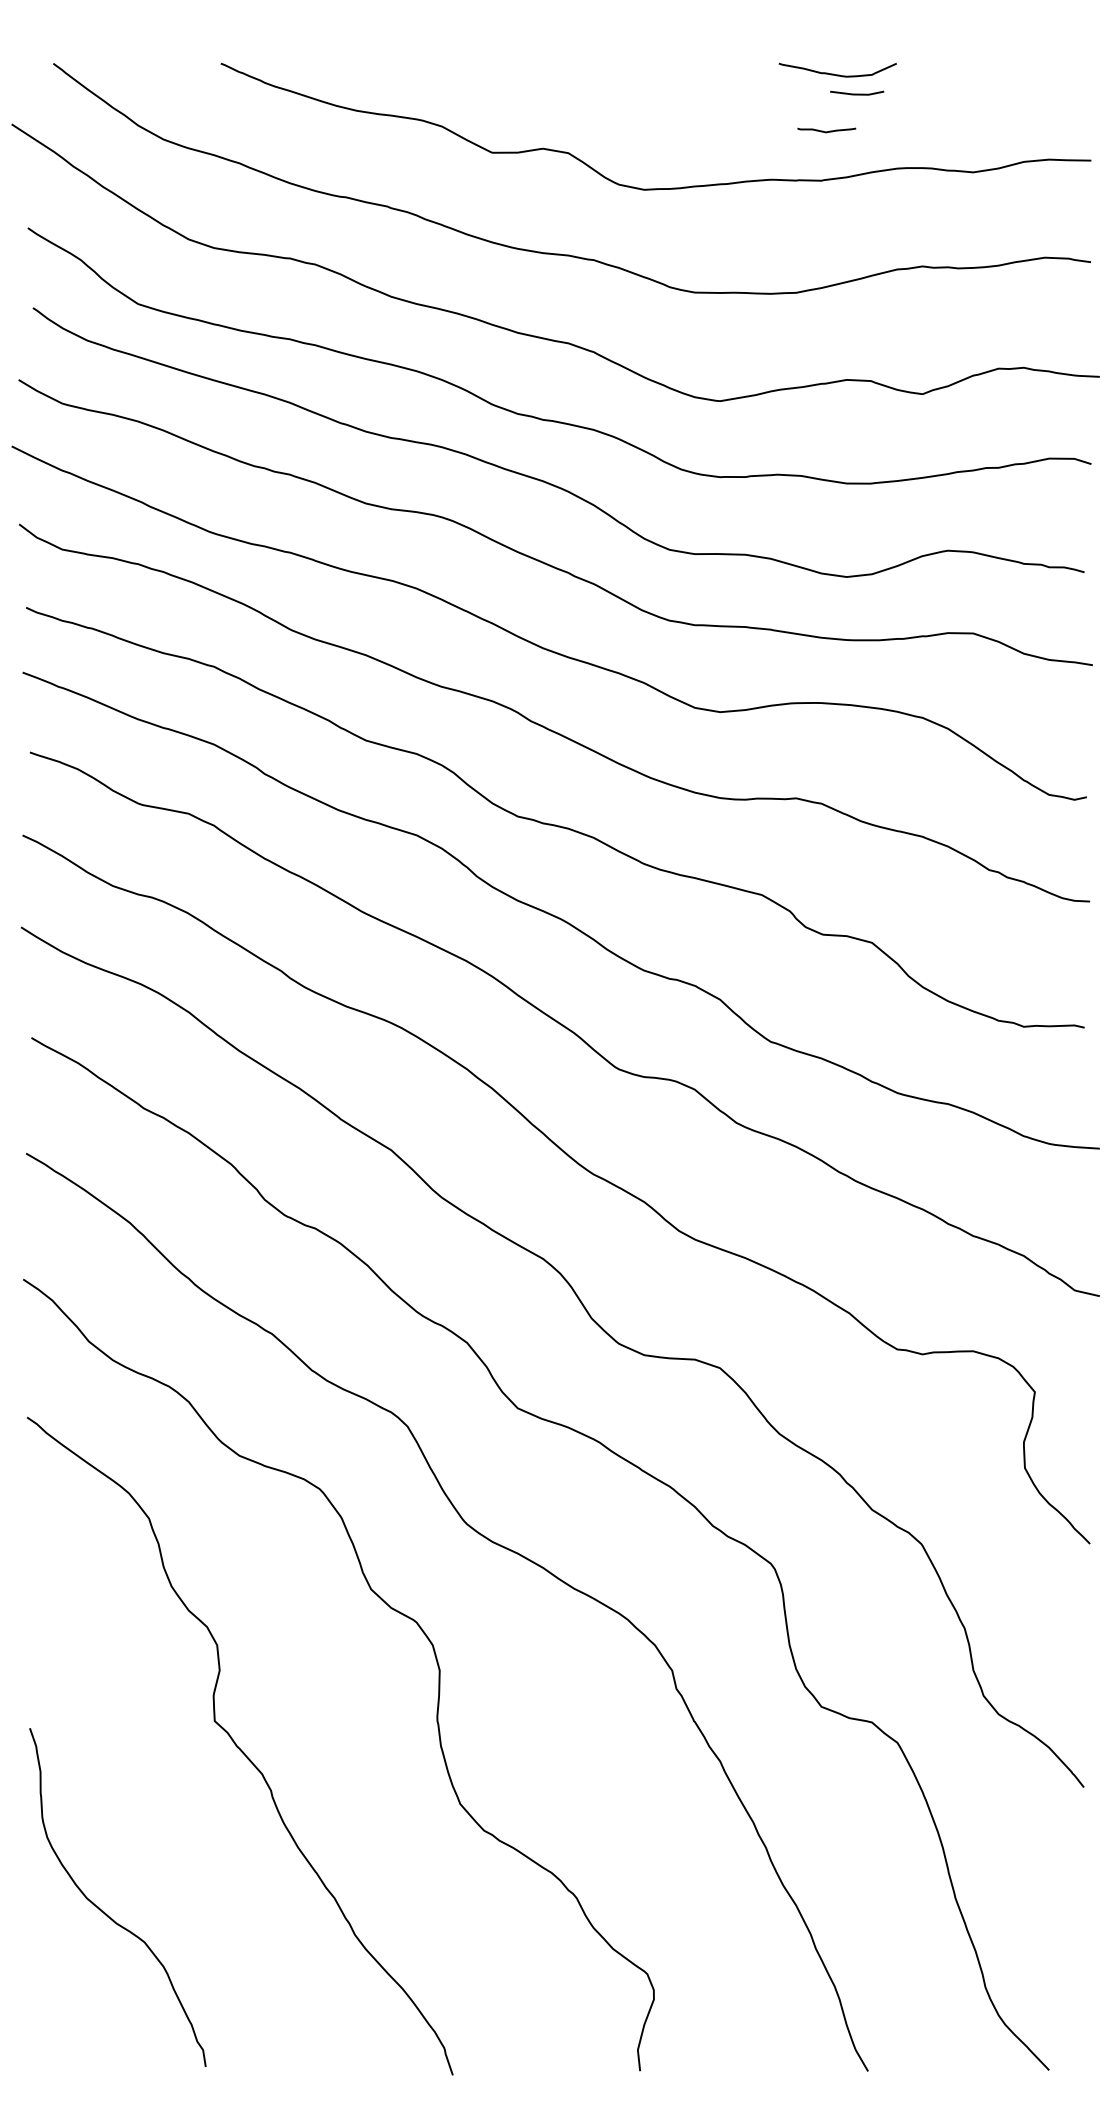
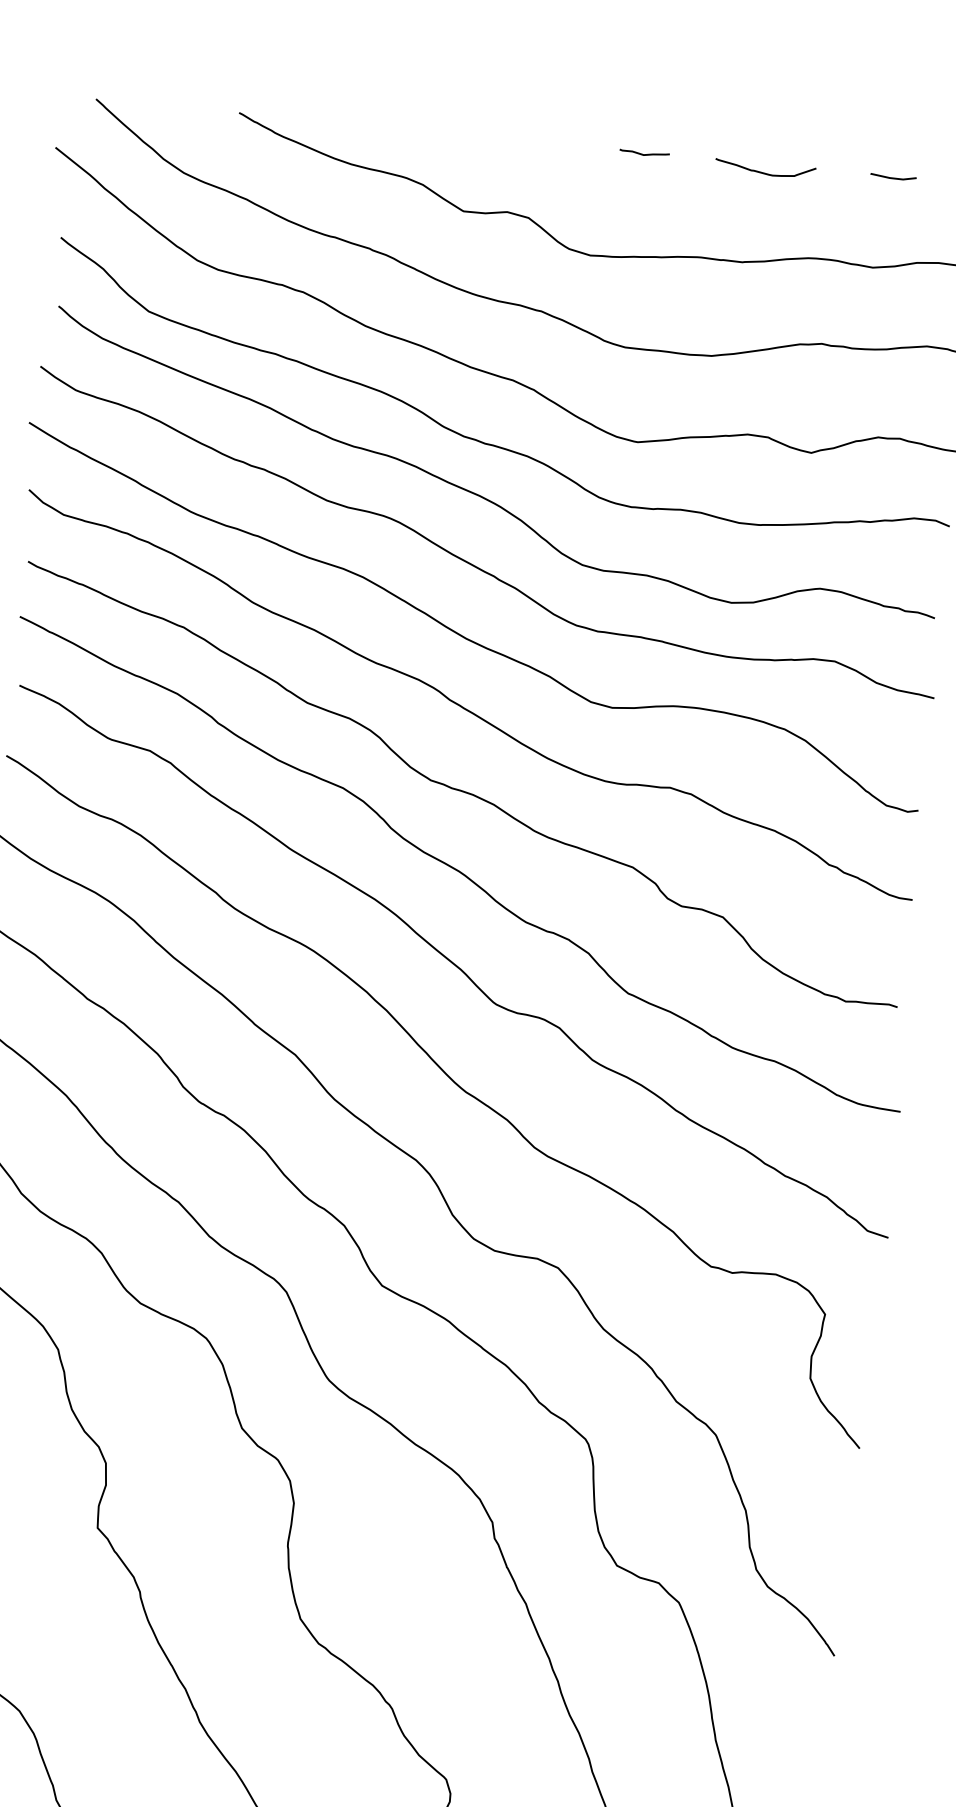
line: (857, 93) -> (893, 177), moved
curve: (826, 131) -> (644, 154), moved

